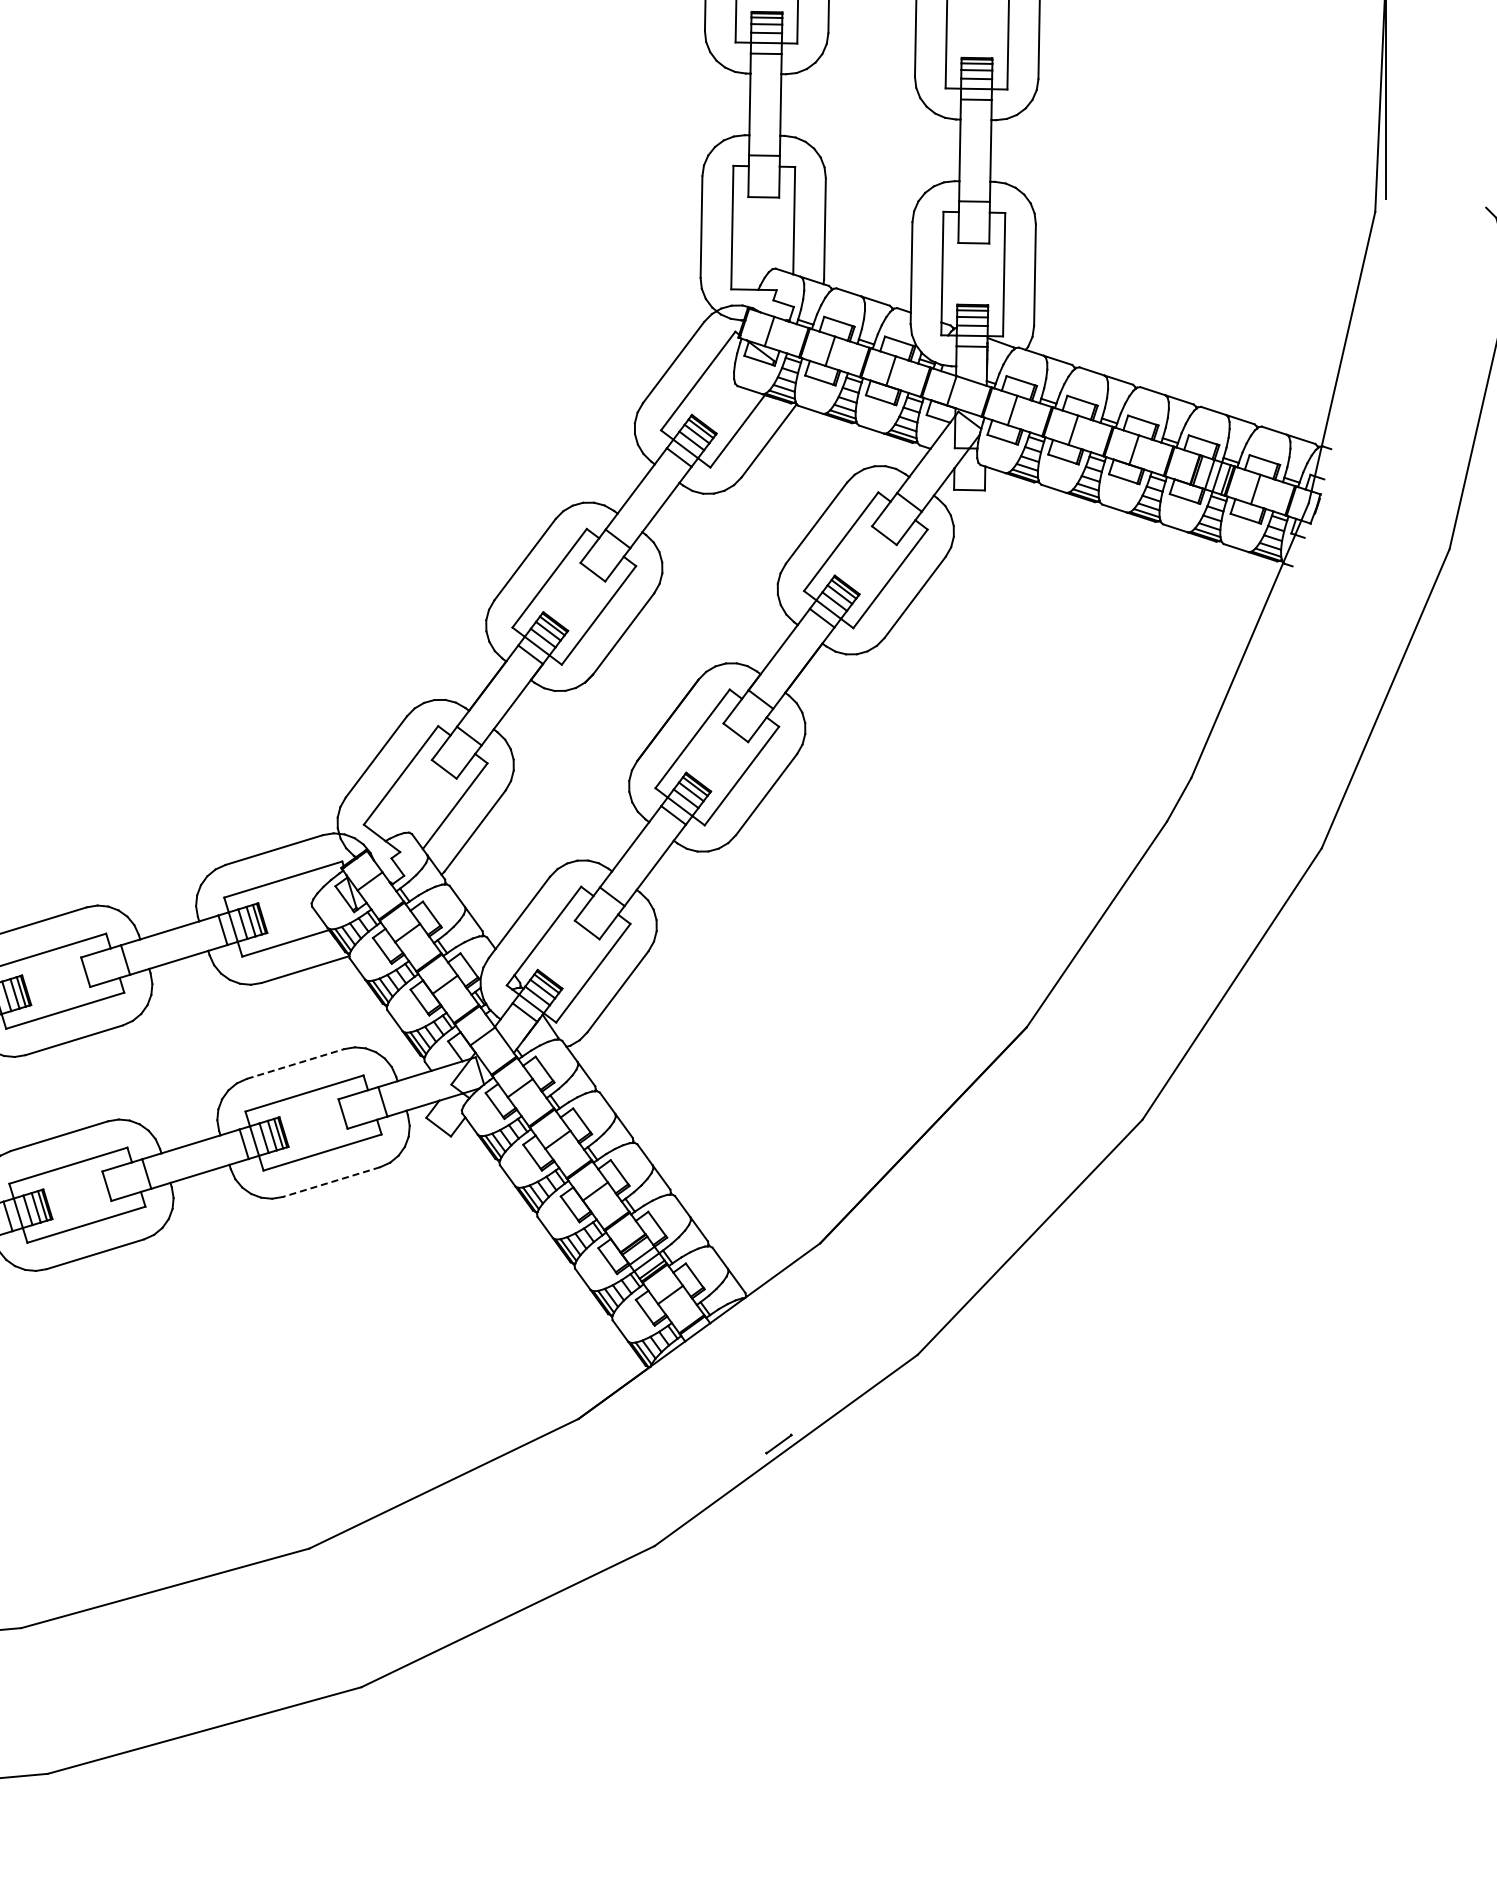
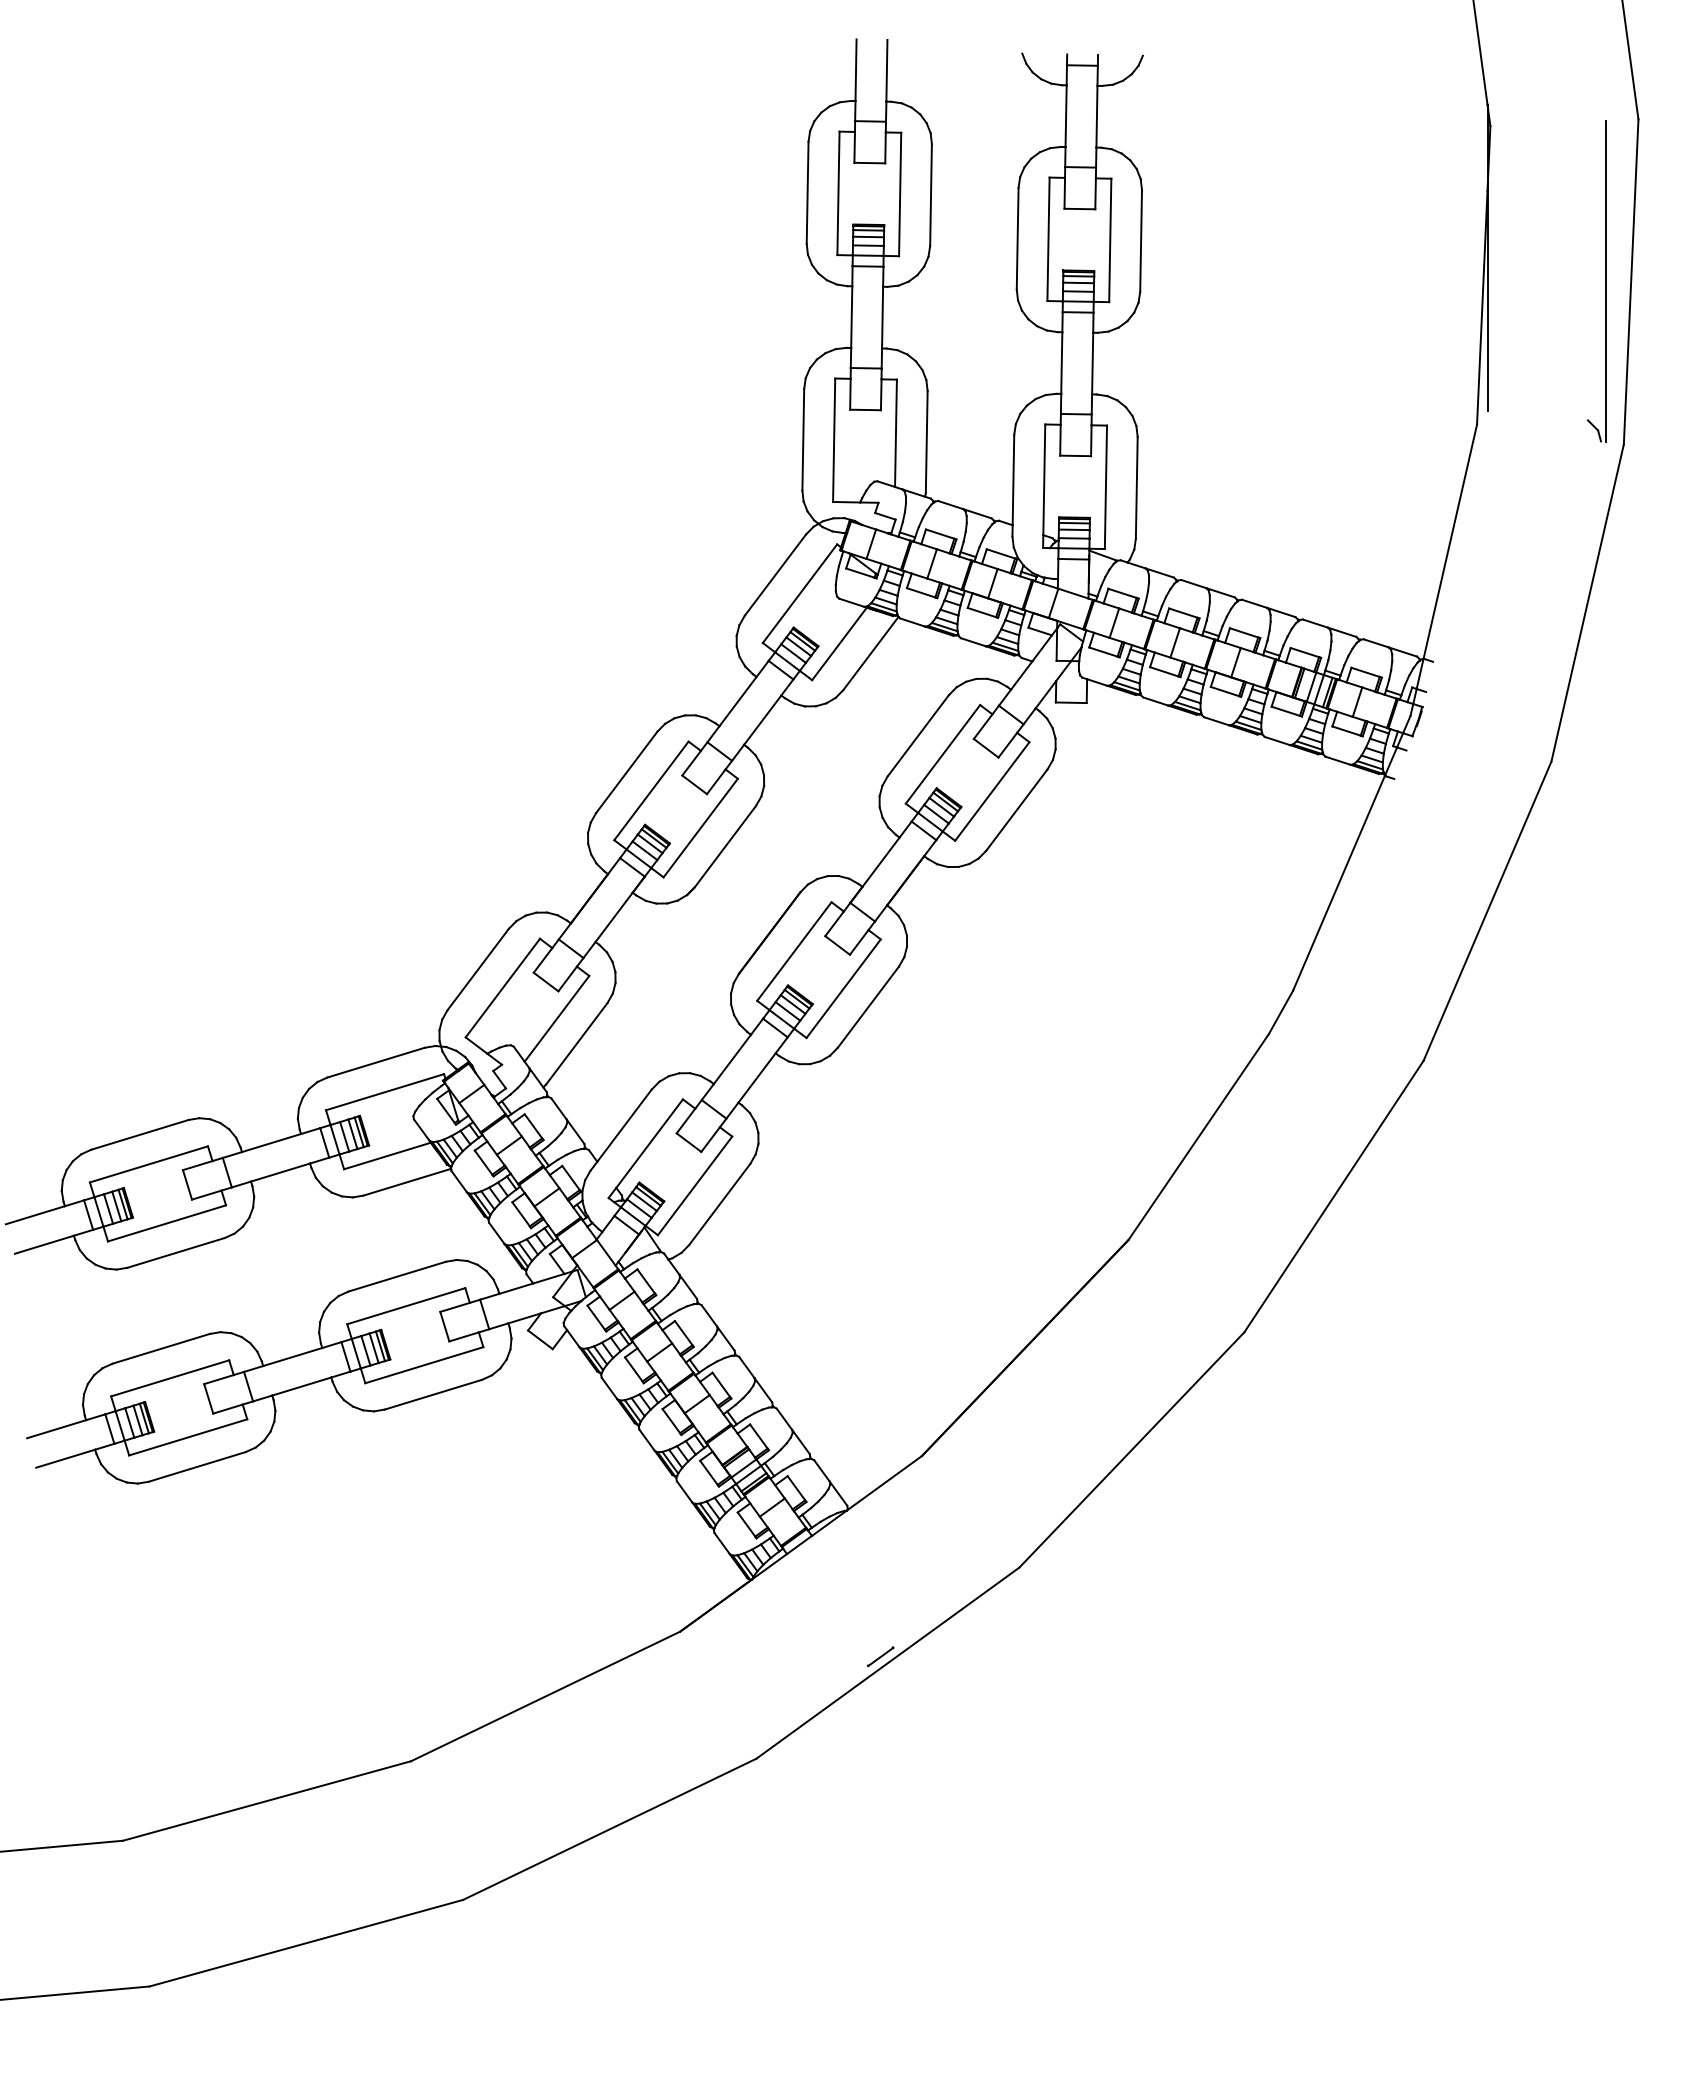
line: (295, 1063) -> (397, 1276), dashed -> solid
line: (331, 1181) -> (433, 1394), dashed -> solid

